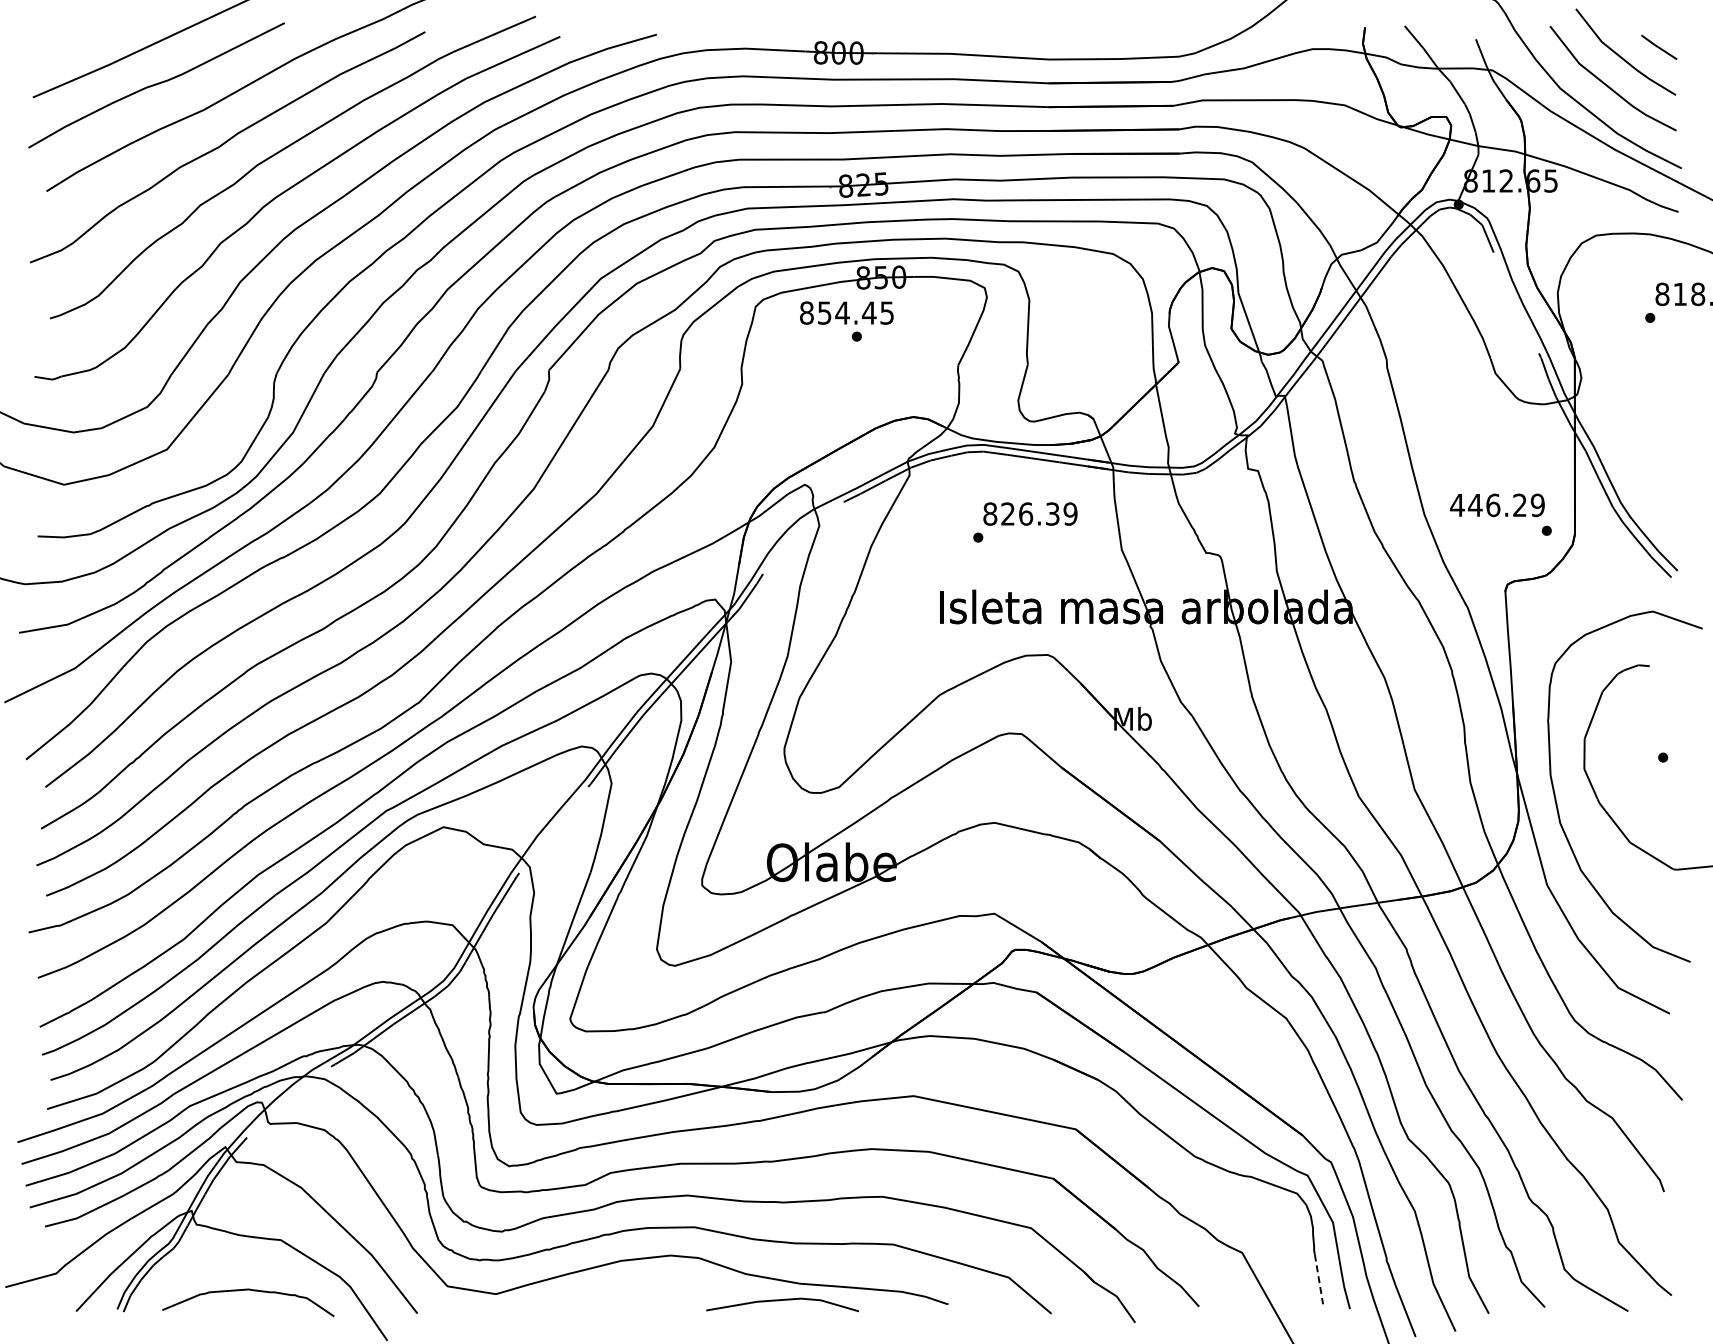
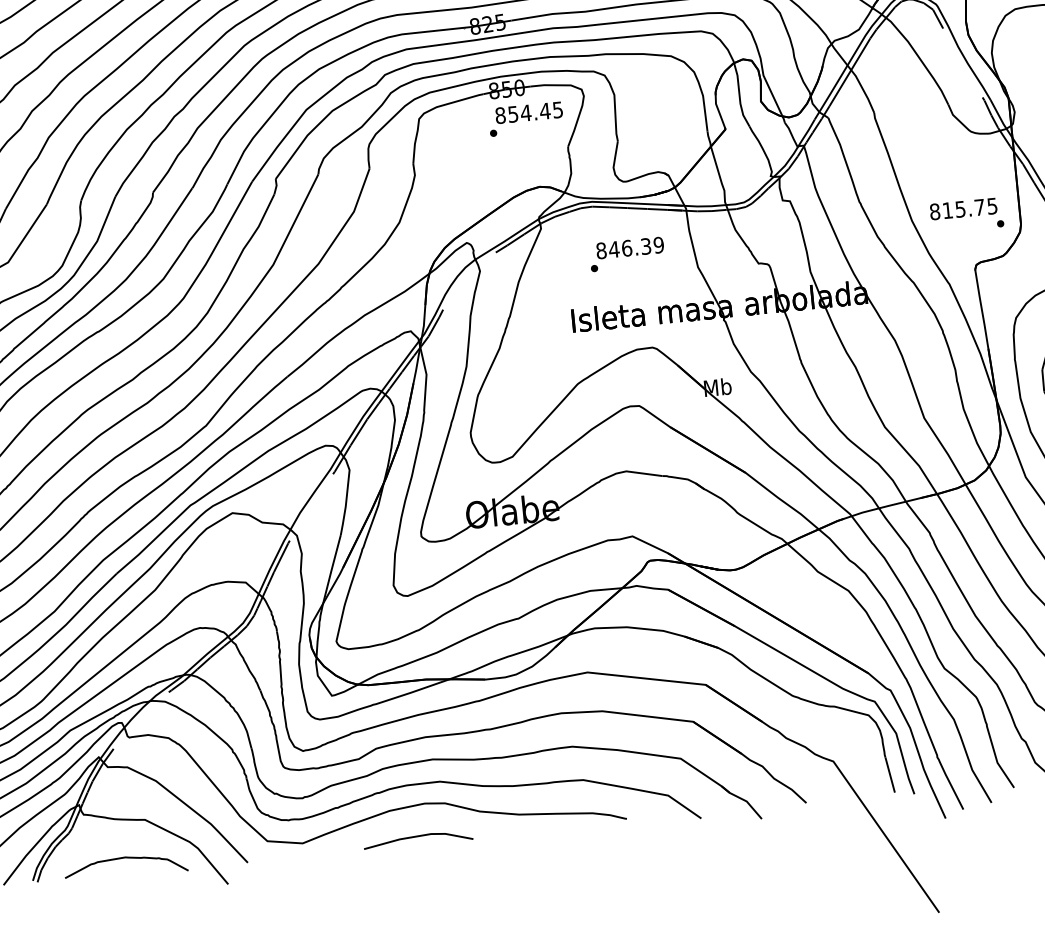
text: (846, 312) -> (528, 112), moved
text: (1497, 505) -> (963, 209), 446.29 -> 815.75
text: (1007, 513) -> (613, 249), 826.39 -> 846.39
line: (1319, 1279) -> (890, 775), dashed -> solid
line: (782, 1300) -> (417, 836), moved

